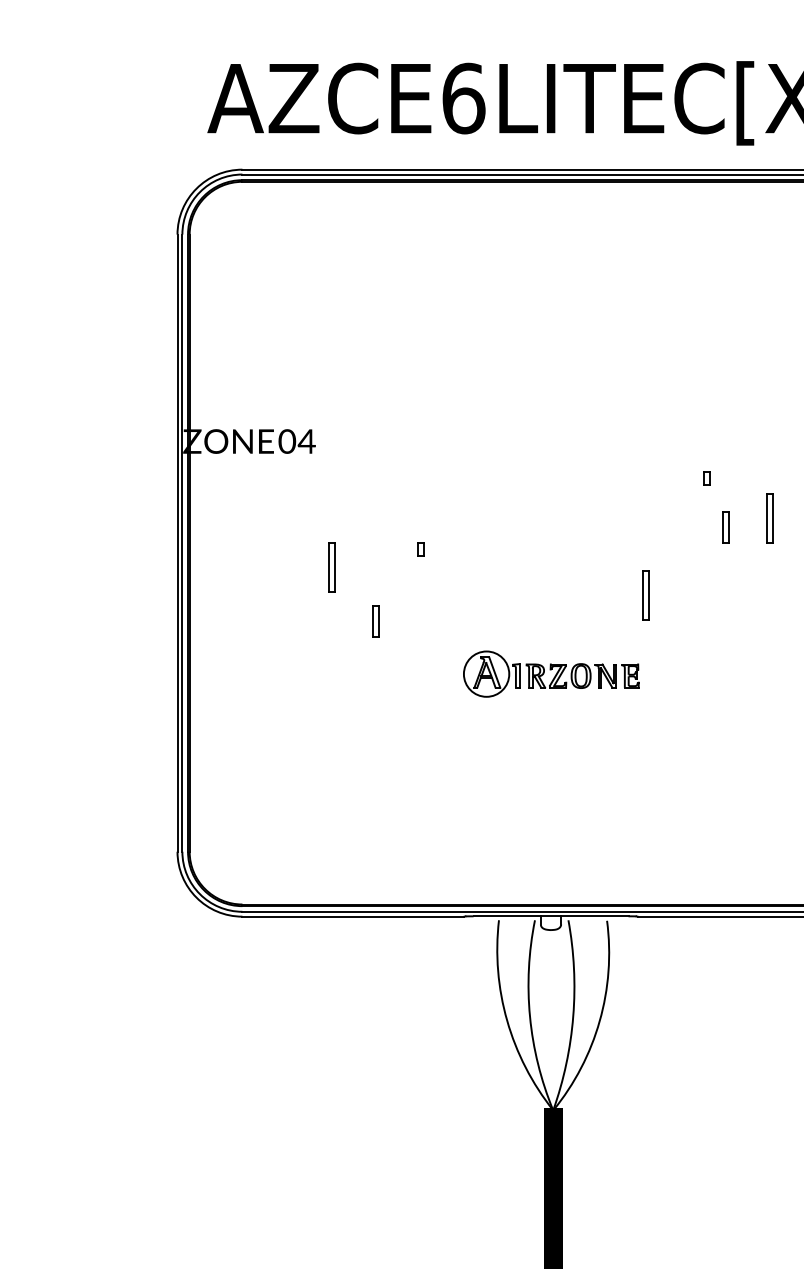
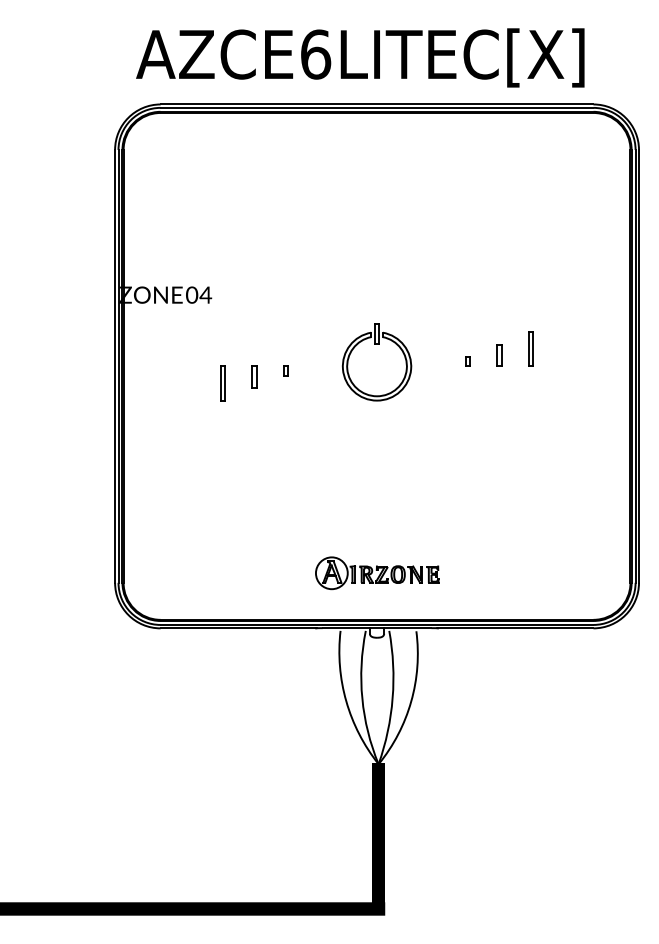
part: (705, 477) -> (467, 361), moved
part: (550, 511) -> (376, 344), added
part: (645, 594) -> (443, 402), removed
part: (376, 620) -> (254, 376), moved
part: (551, 674) -> (377, 573), moved

